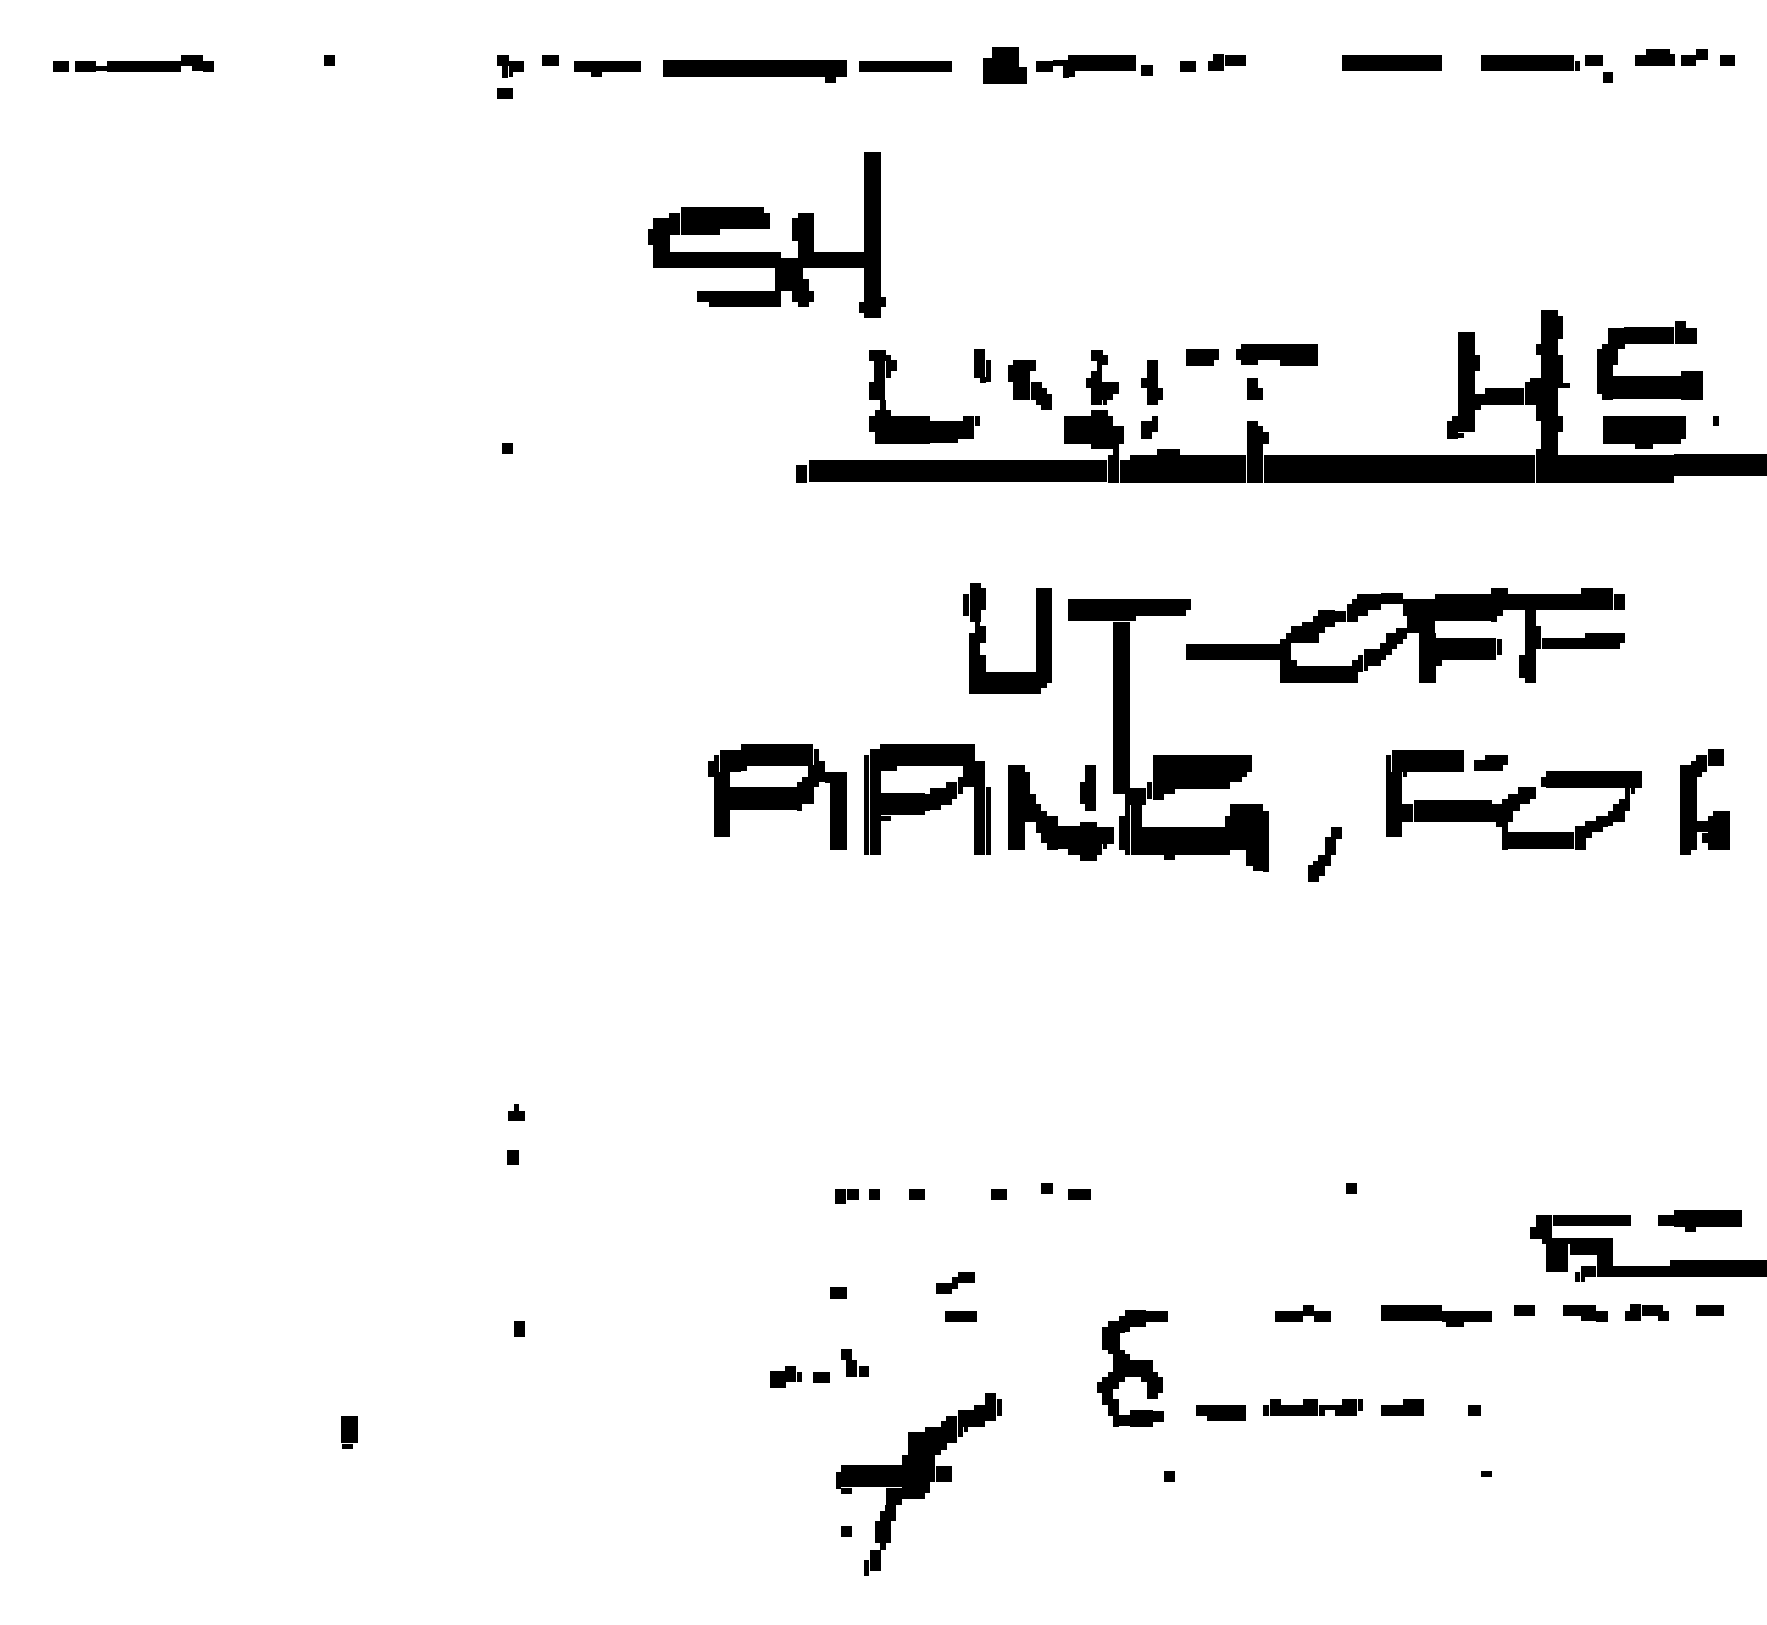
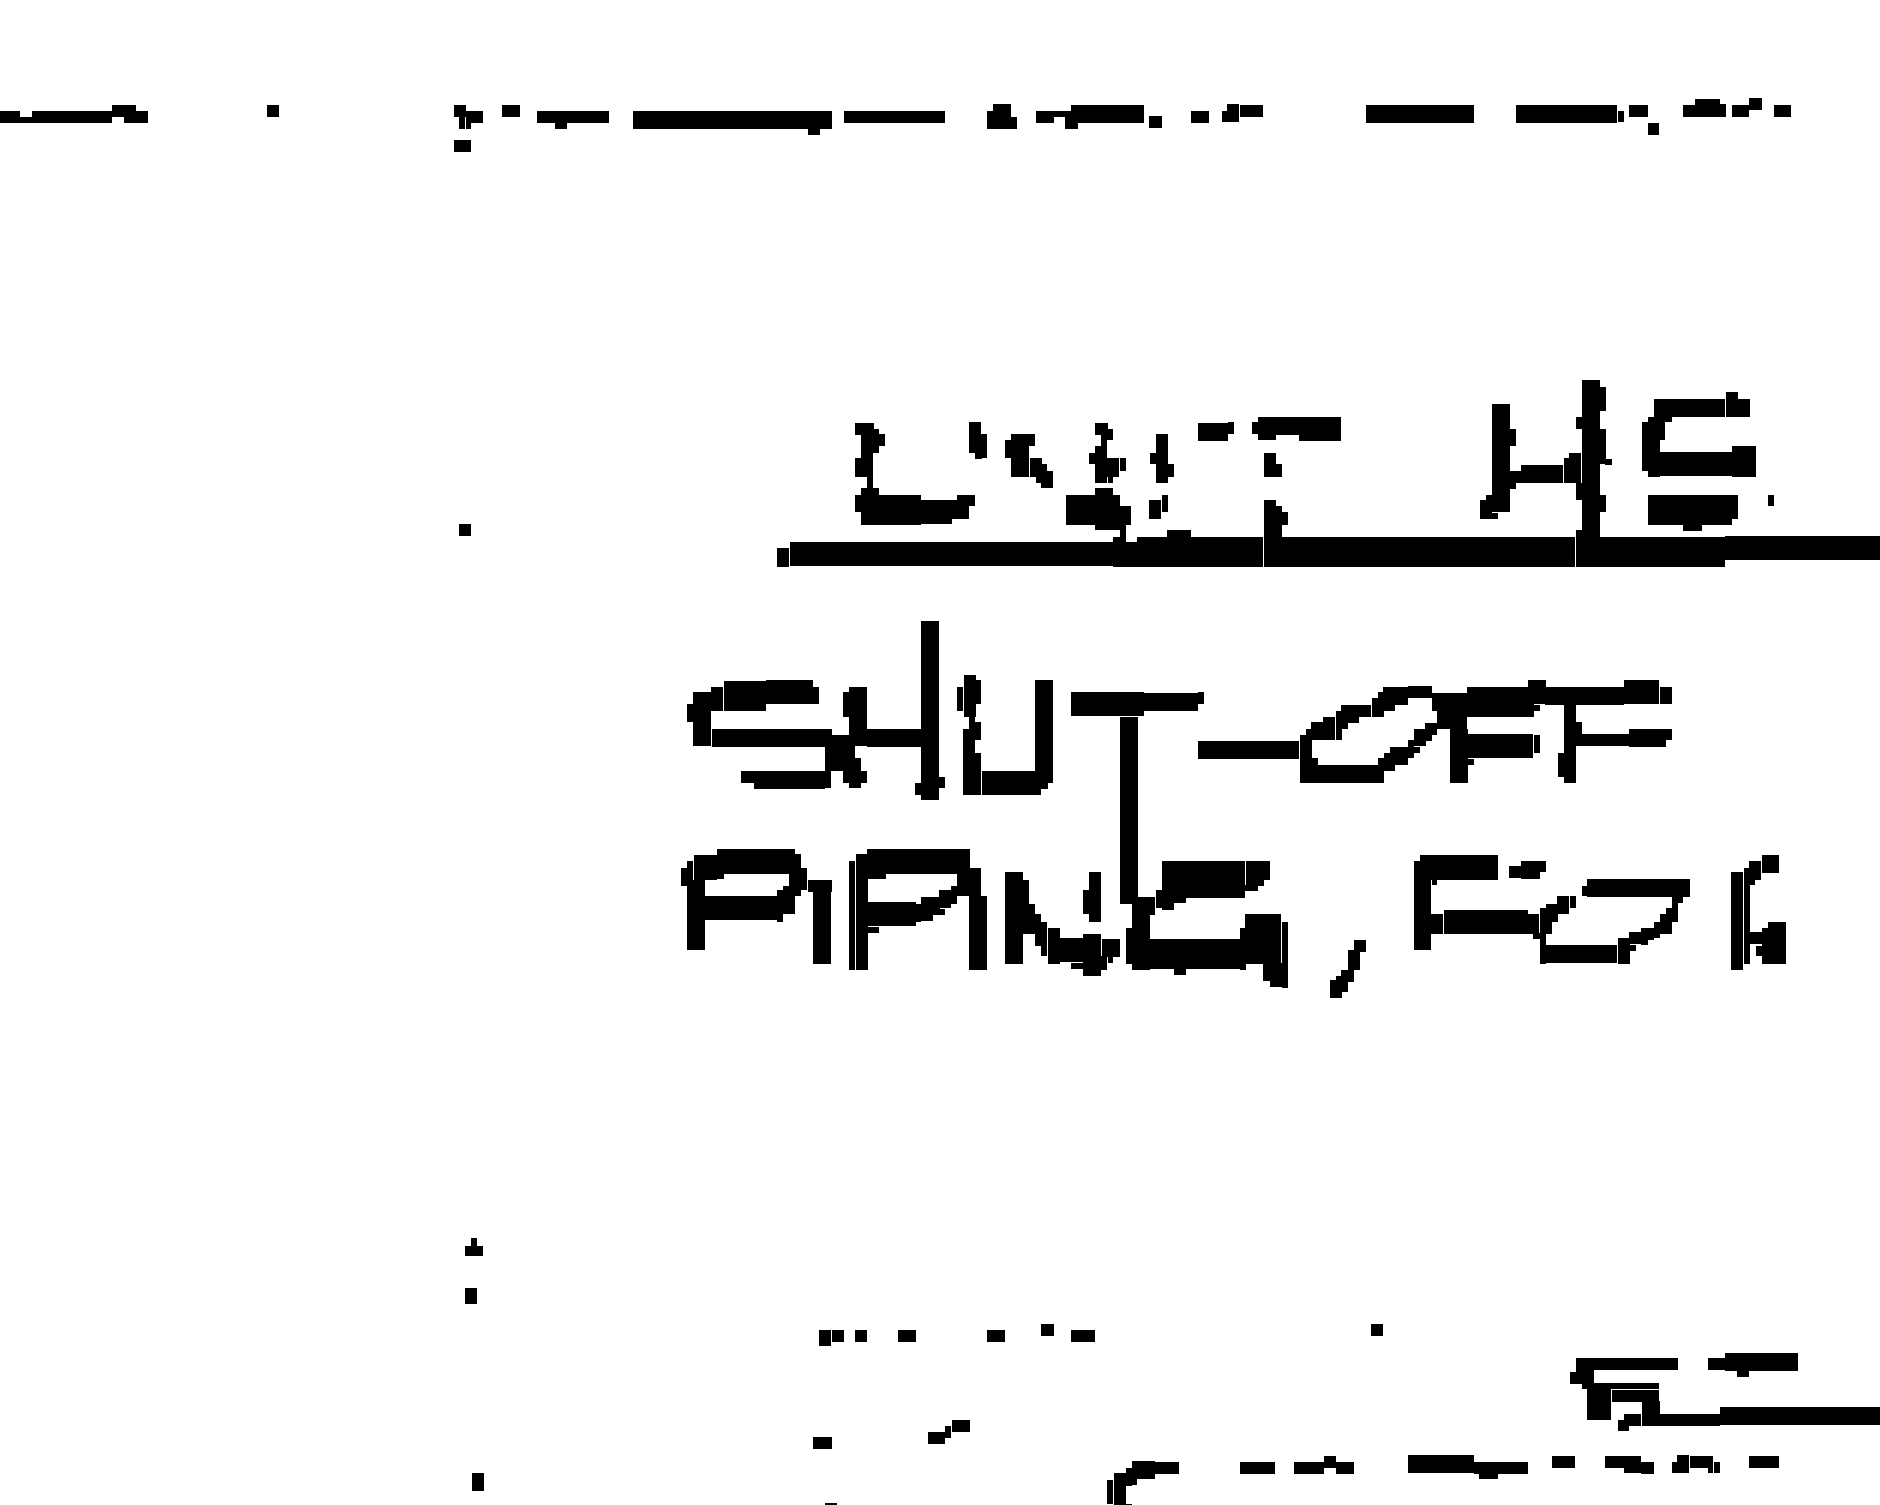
part: (1004, 65) -> (1001, 116), size x0.62
part: (766, 234) -> (815, 710), moved
line: (960, 1316) -> (1256, 1467), moved

